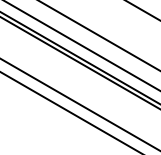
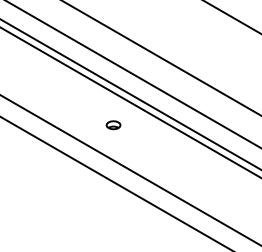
part: (69, 76) -> (113, 124), added

